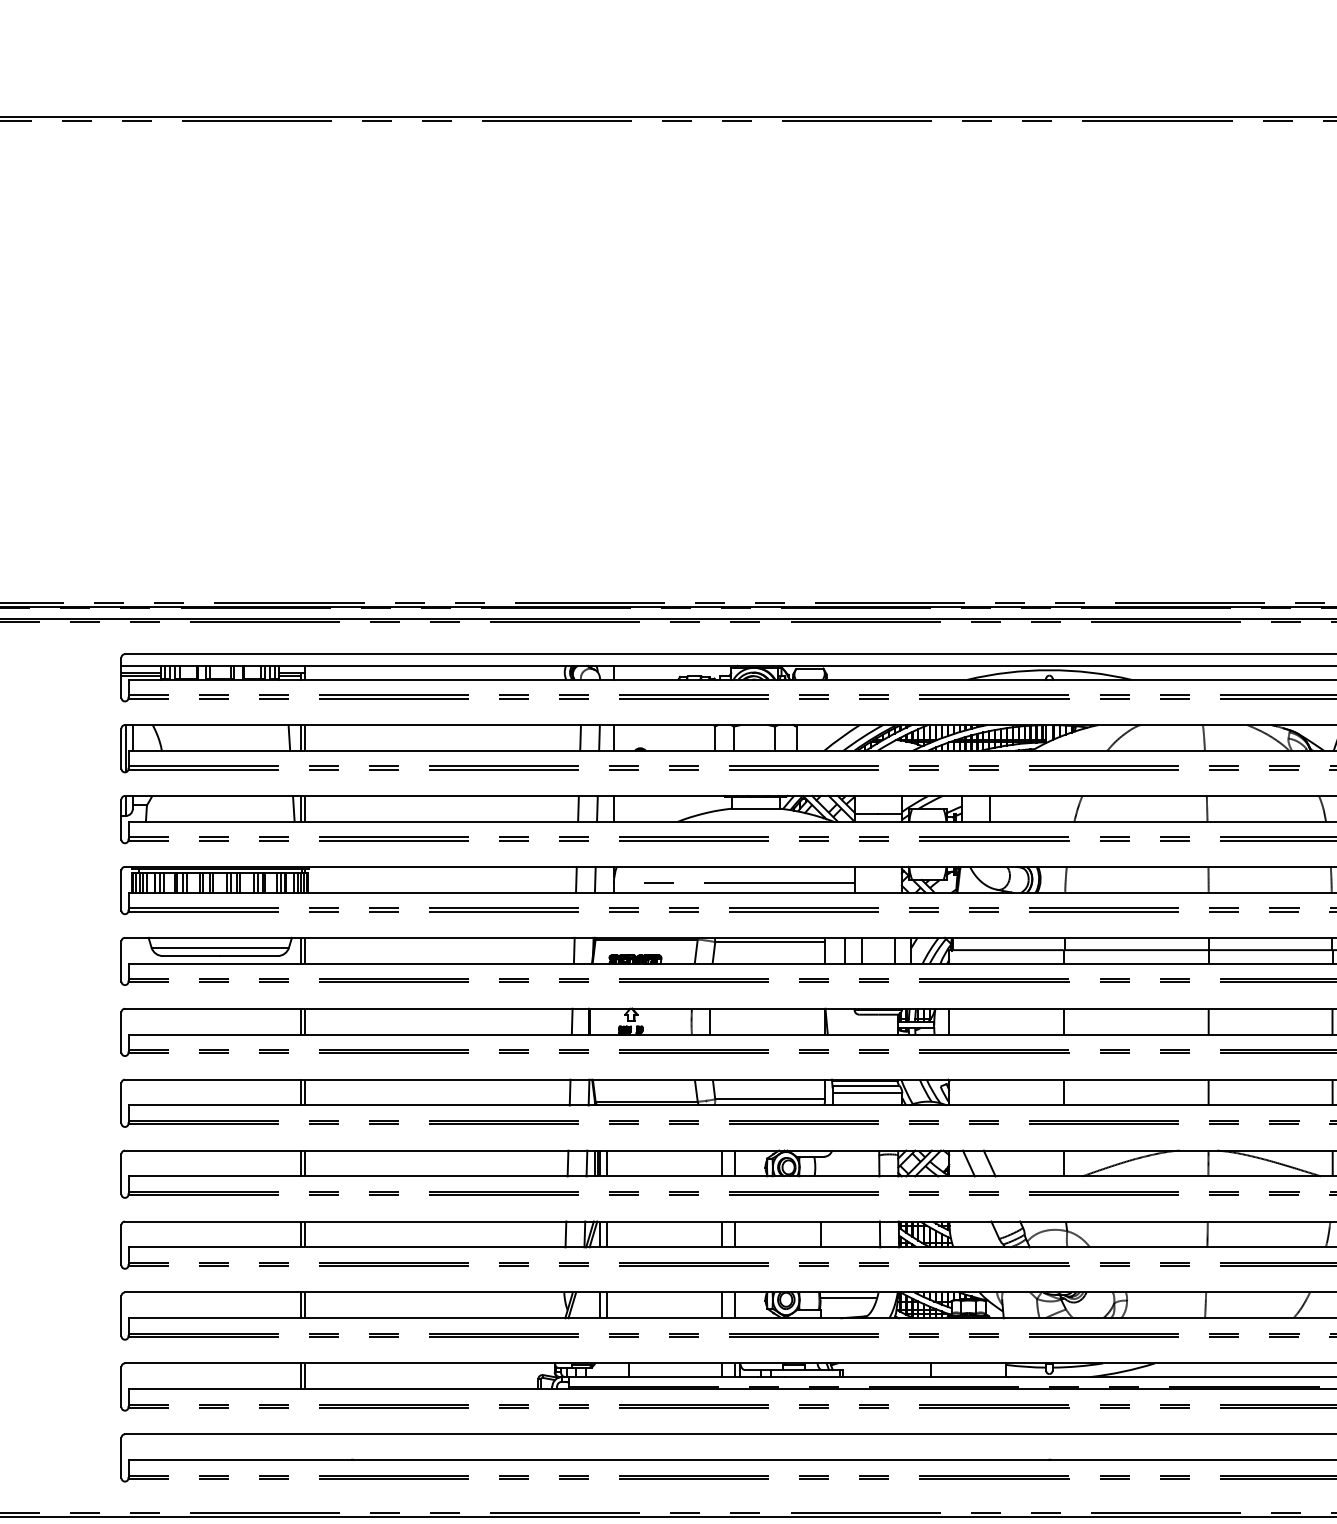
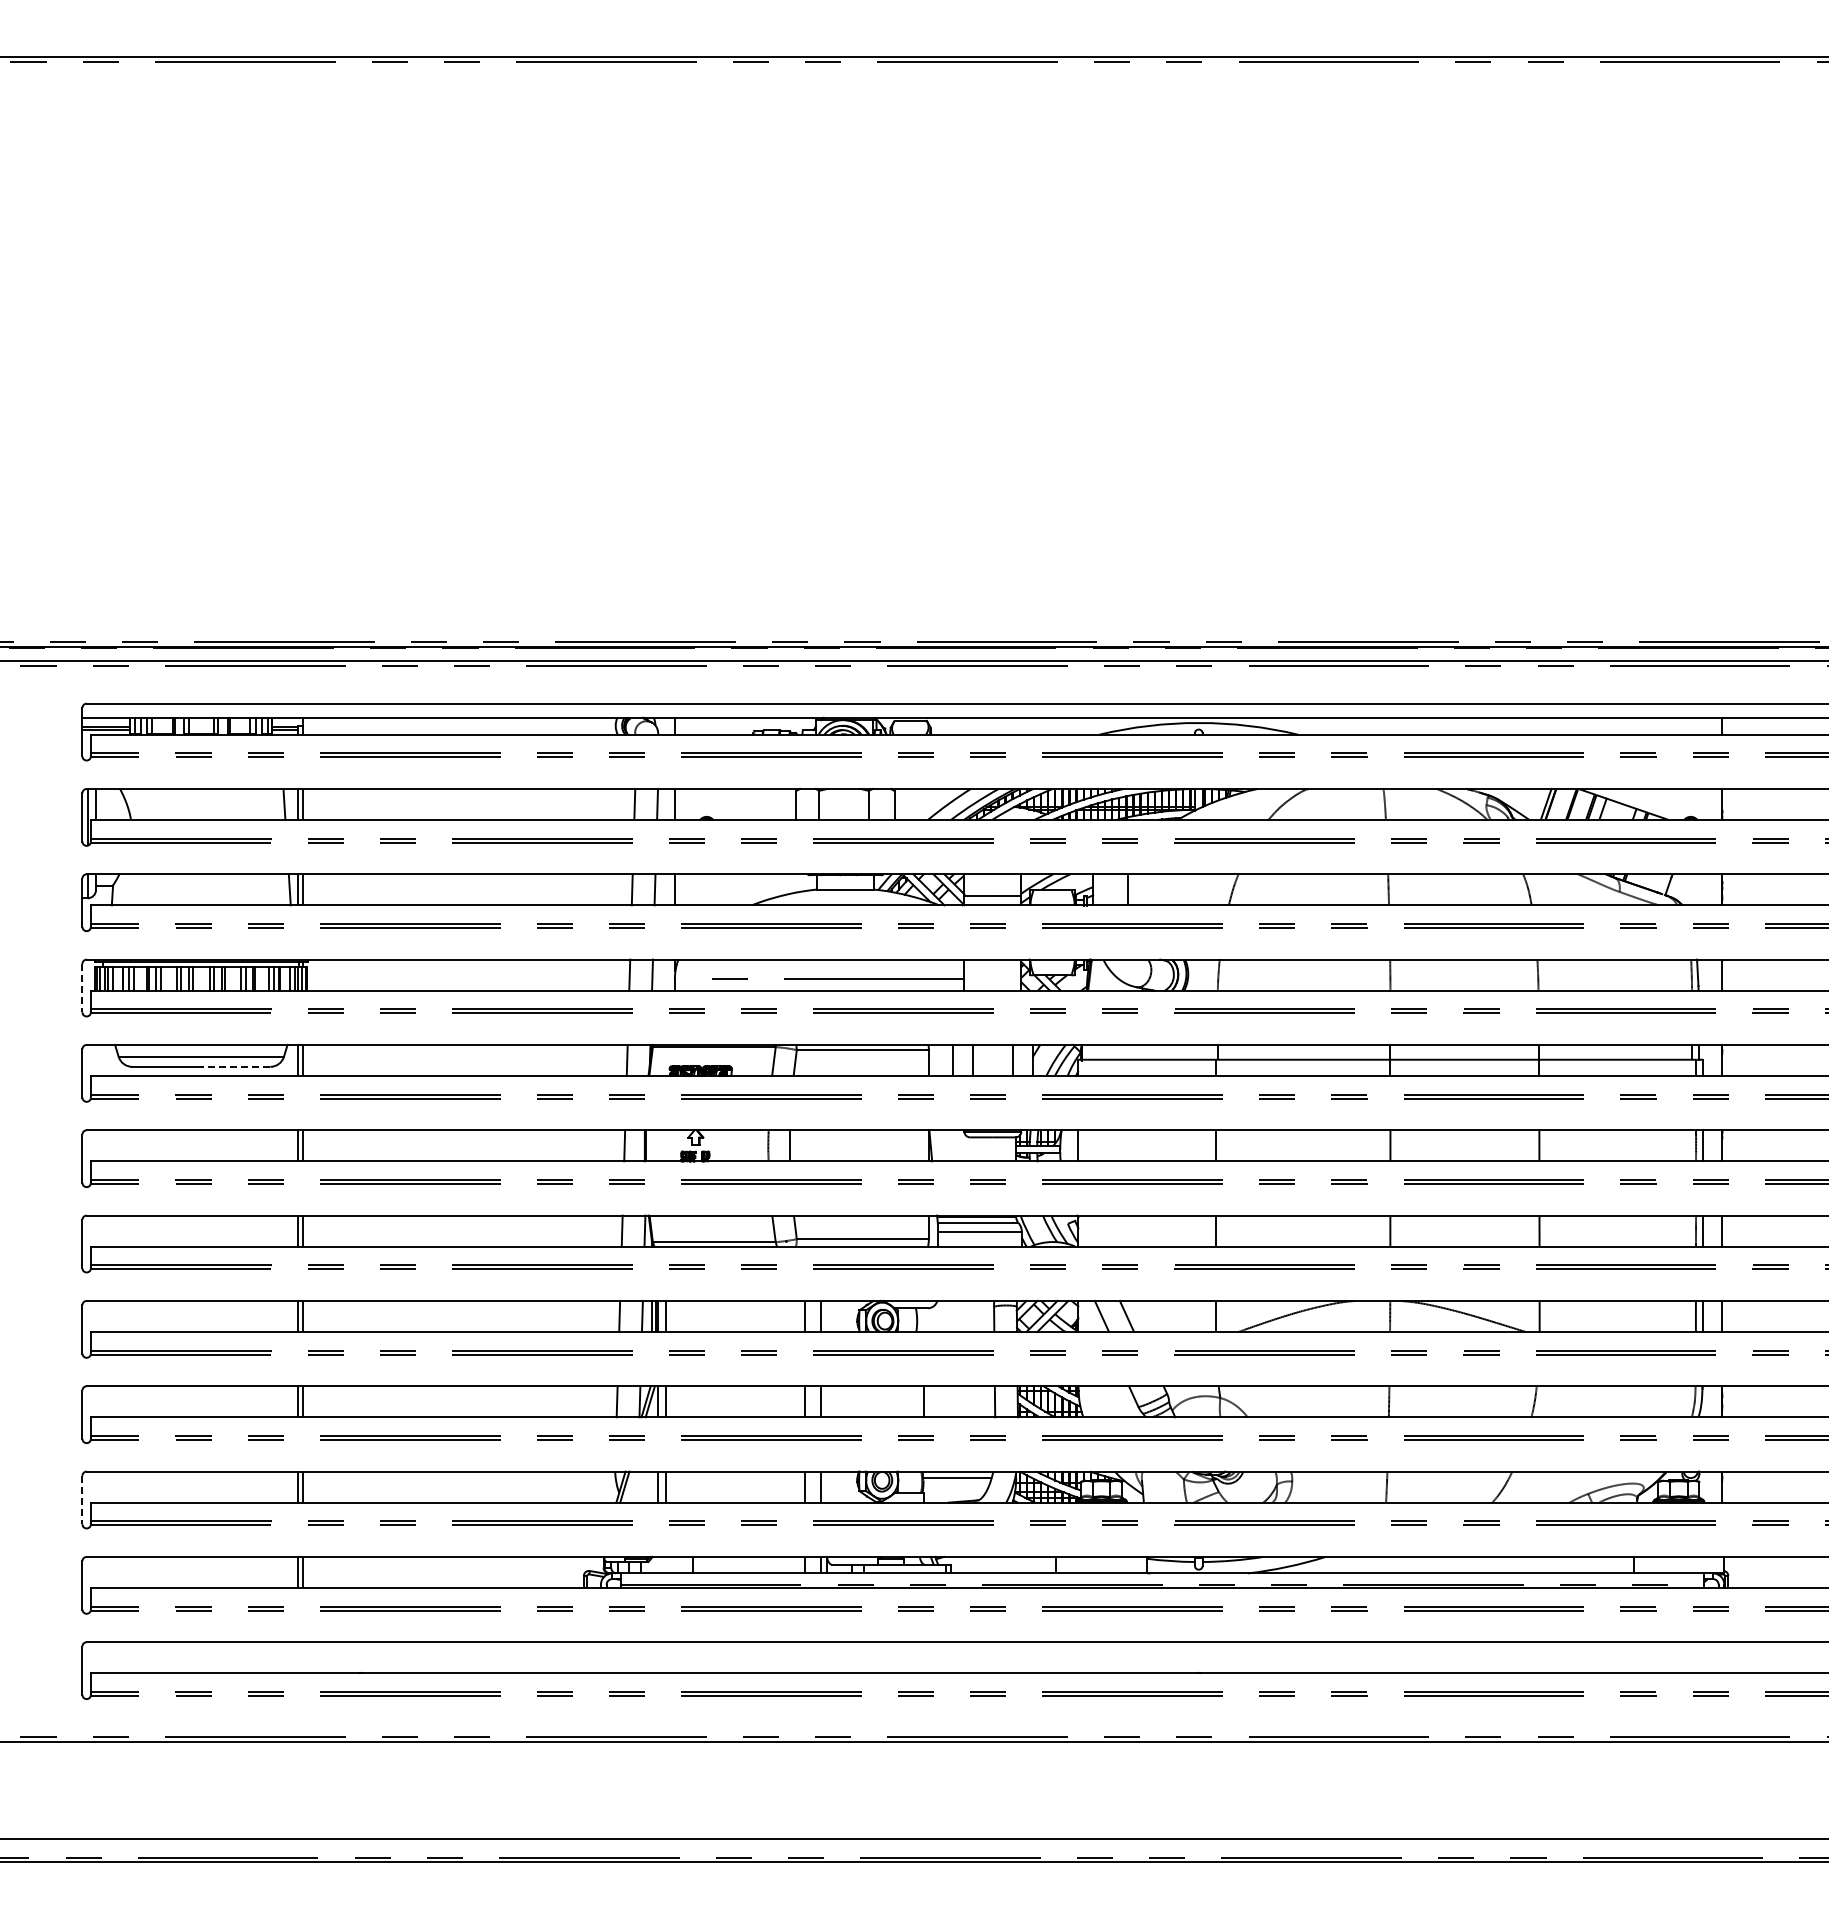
line: (121, 890) -> (82, 988), solid -> dashed
line: (248, 955) -> (235, 1066), solid -> dashed
line: (121, 1316) -> (82, 1500), solid -> dashed

